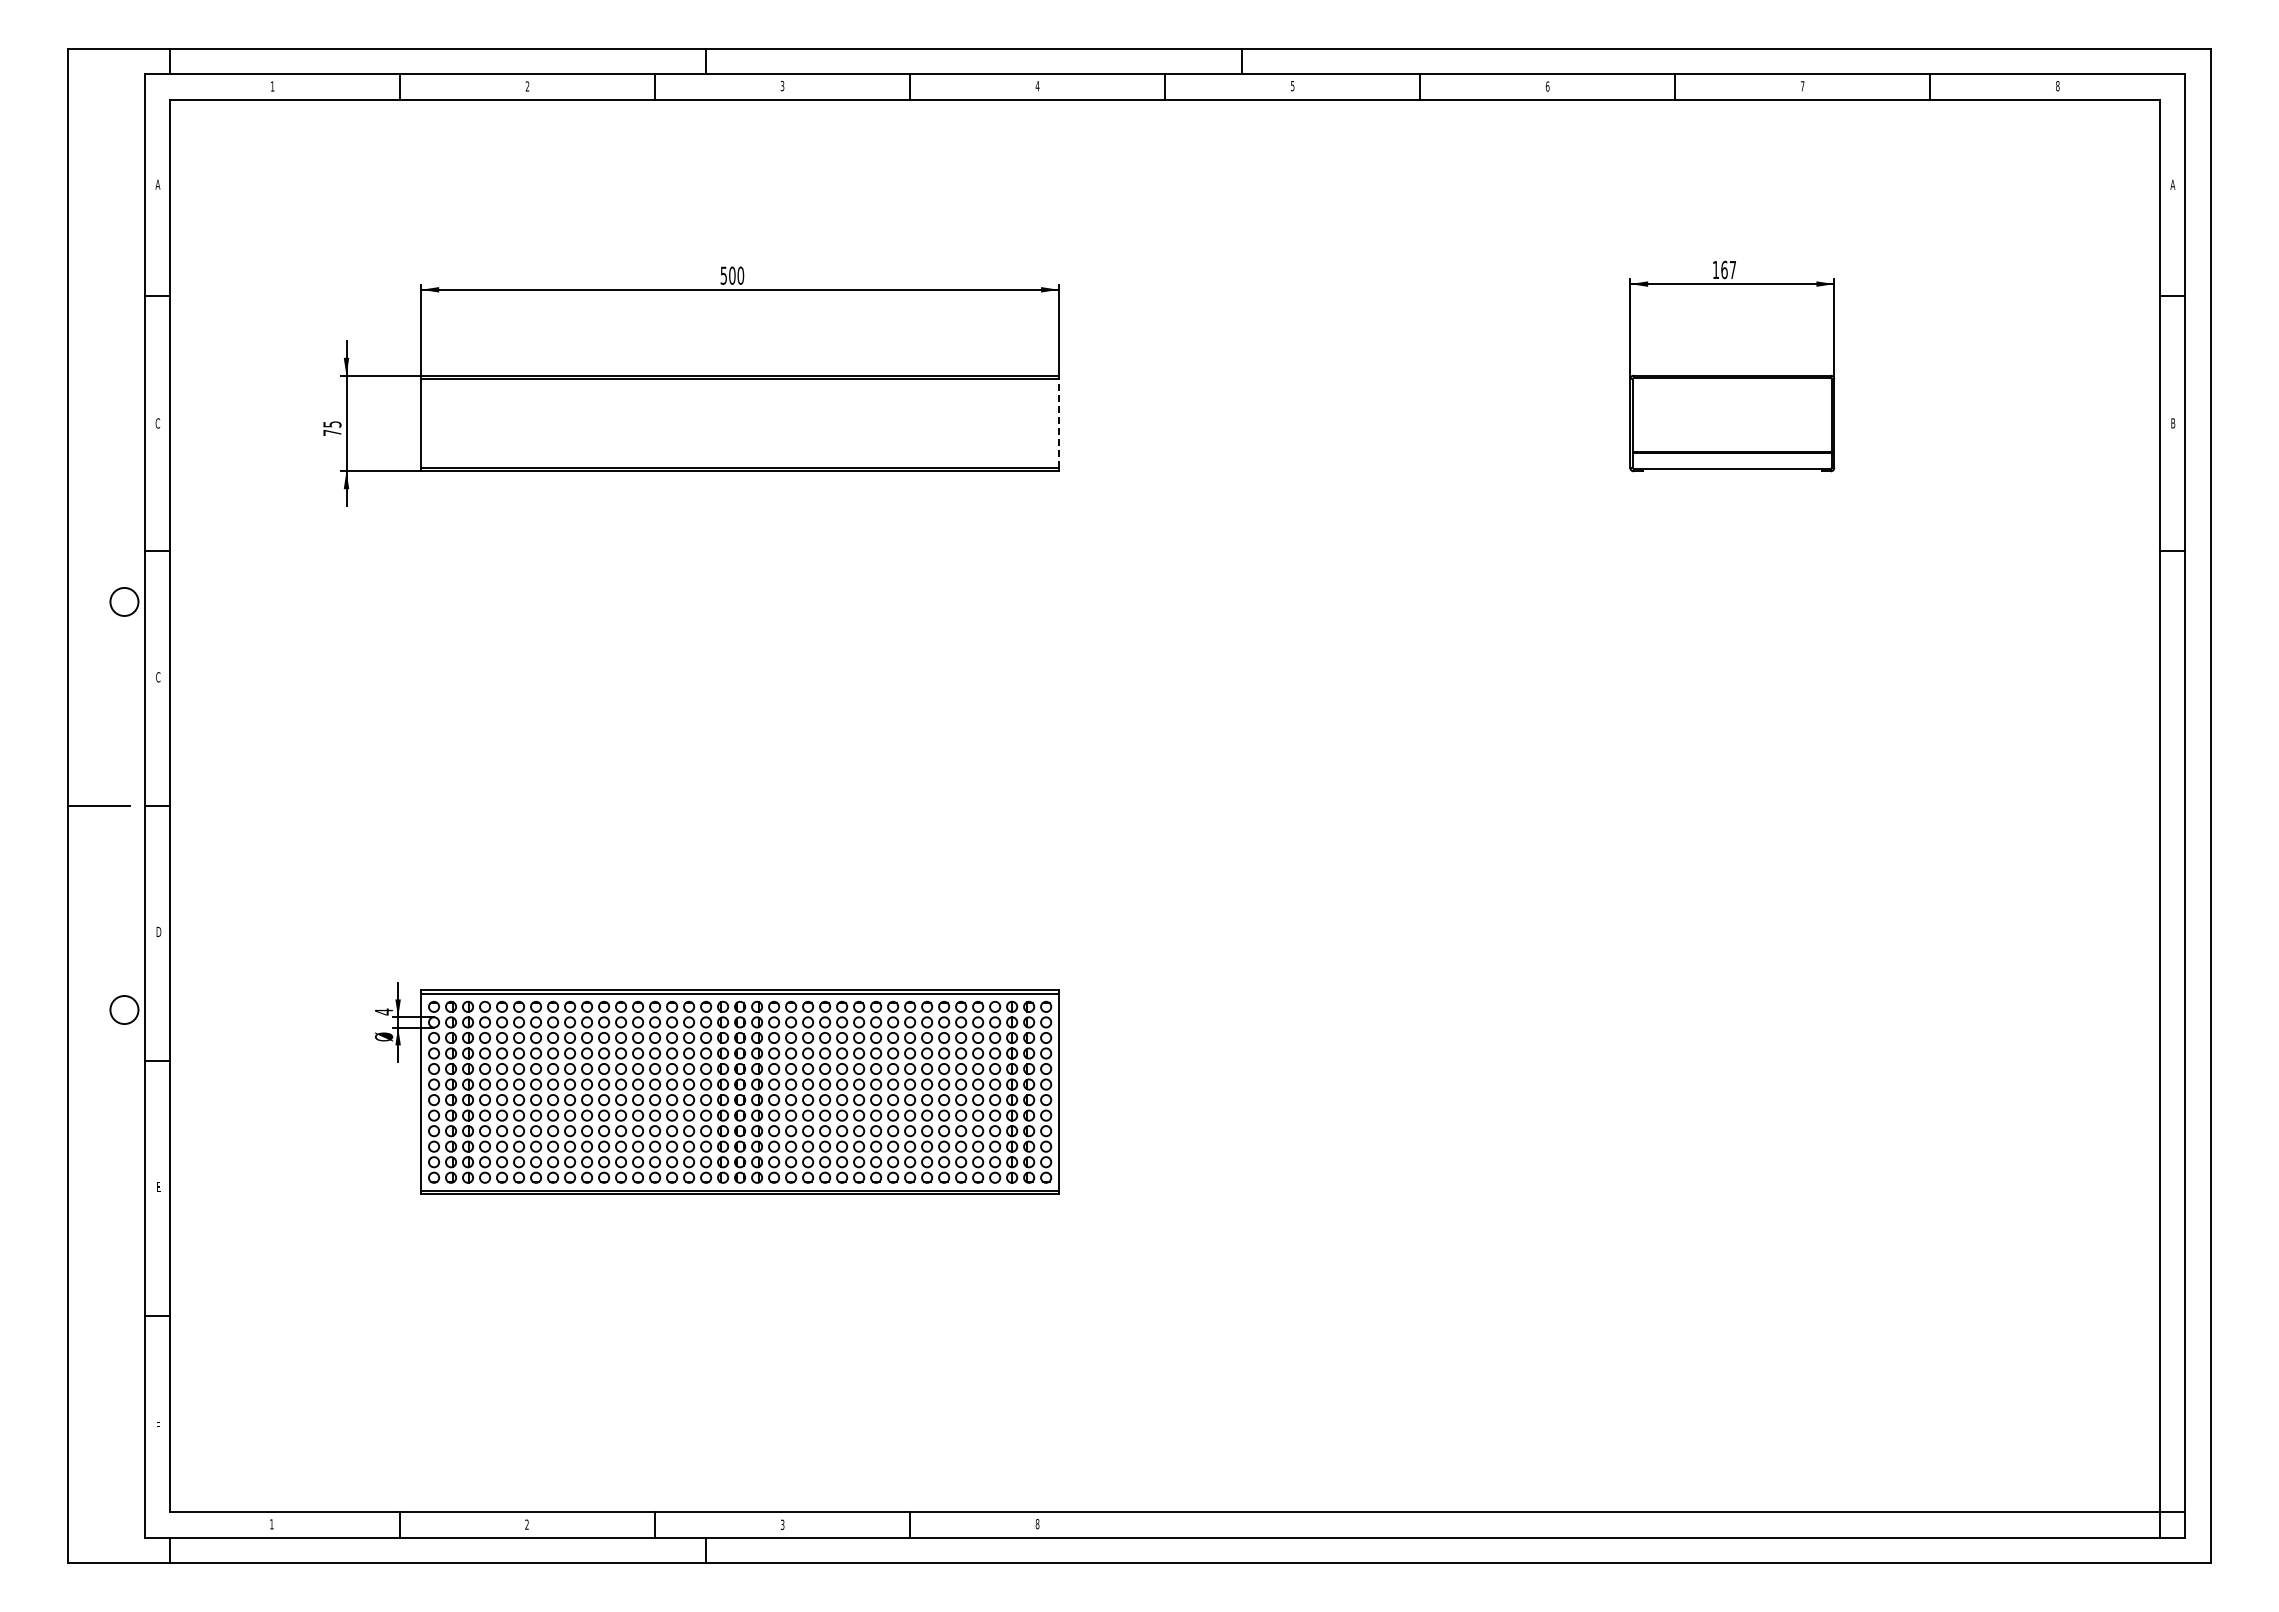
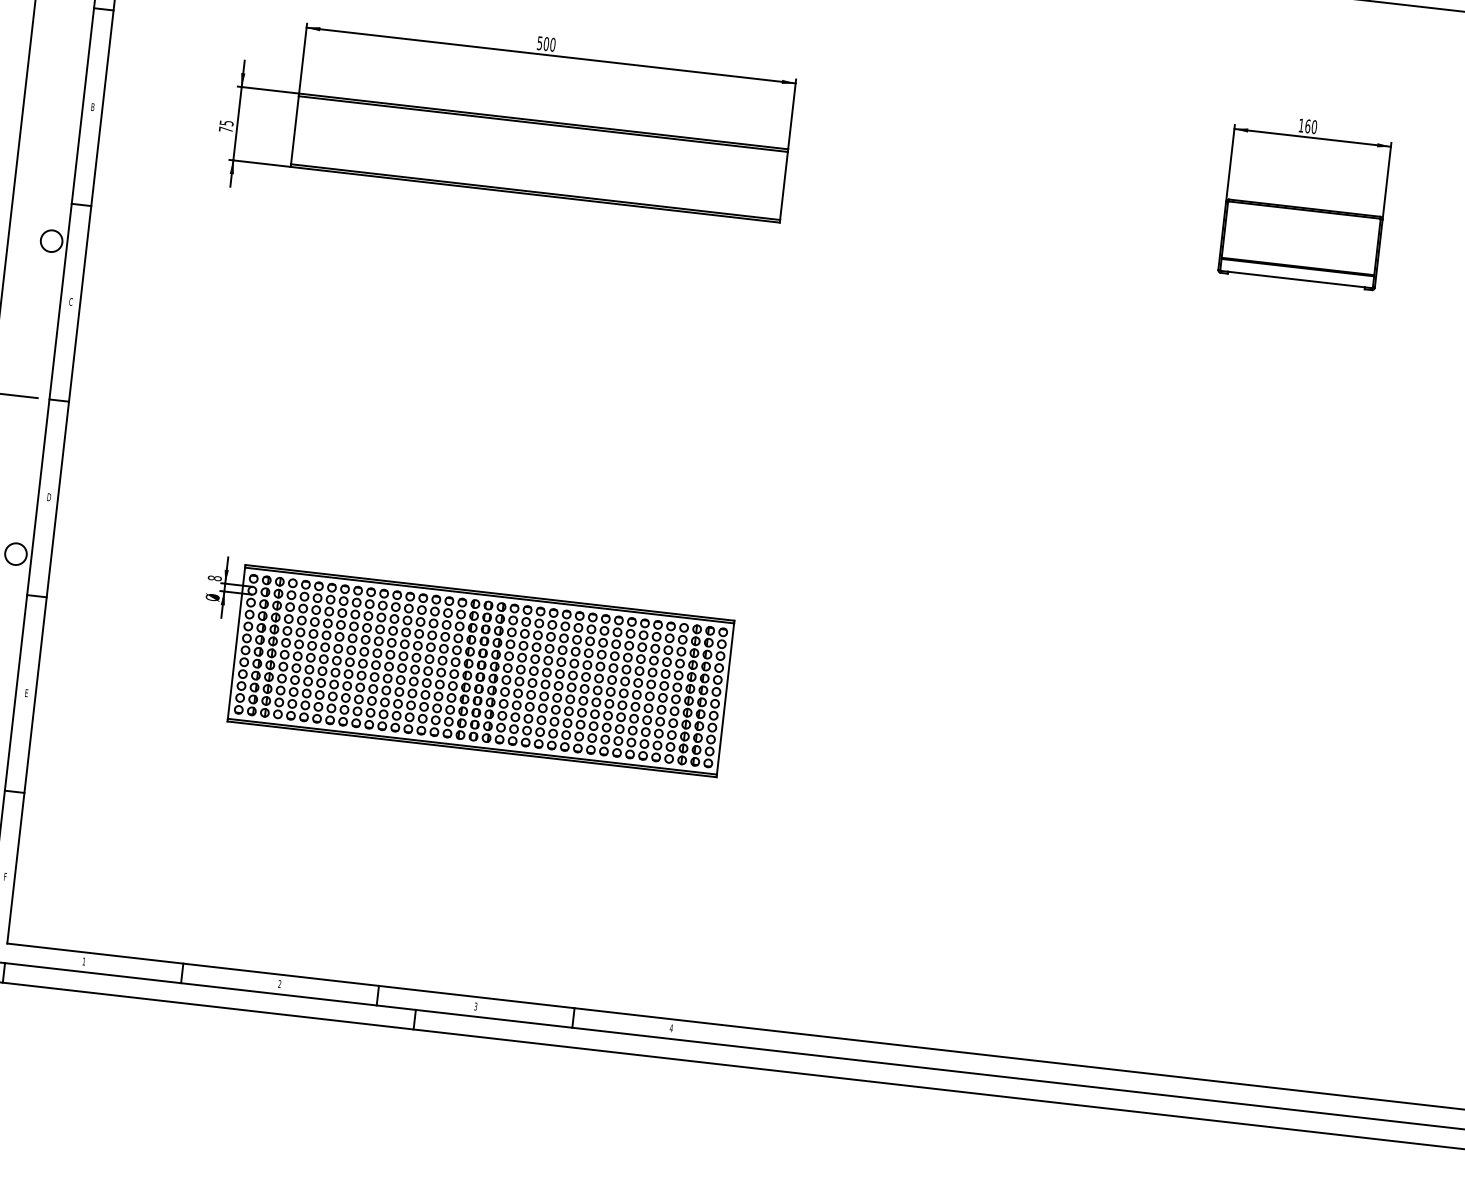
text: (1732, 269) -> (1314, 126), 167 -> 160
text: (157, 423) -> (92, 107), C -> B
line: (1058, 423) -> (783, 185), dashed -> solid
text: (383, 1011) -> (214, 577), 4 -> 8
text: (1037, 1524) -> (671, 1028), 8 -> 4

